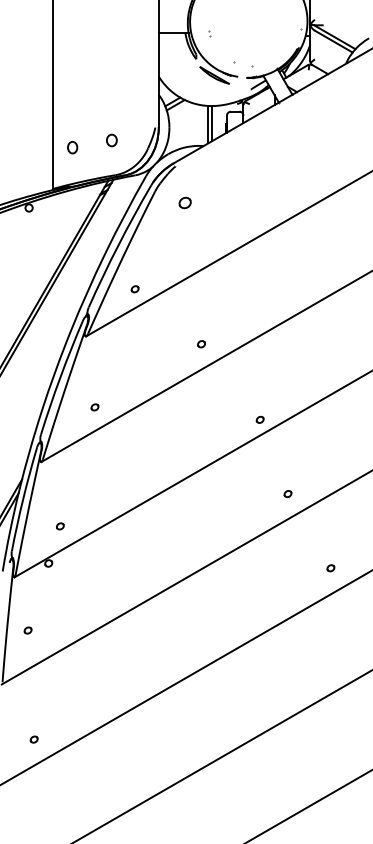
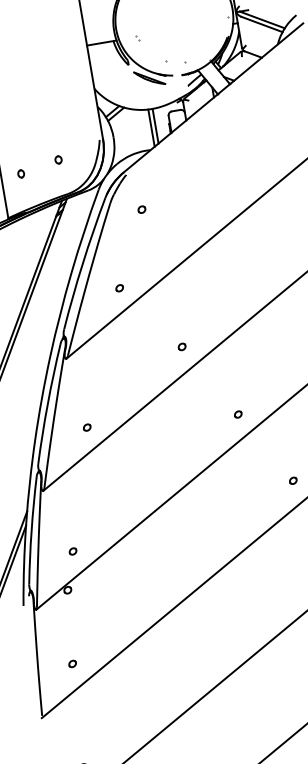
part: (111, 139) -> (58, 159), size x0.62
part: (72, 147) -> (20, 173), size x0.62
part: (184, 202) -> (141, 209), size x0.62
part: (134, 289) -> (119, 288), moved
part: (259, 419) -> (237, 414), moved
part: (27, 630) -> (72, 664), moved

